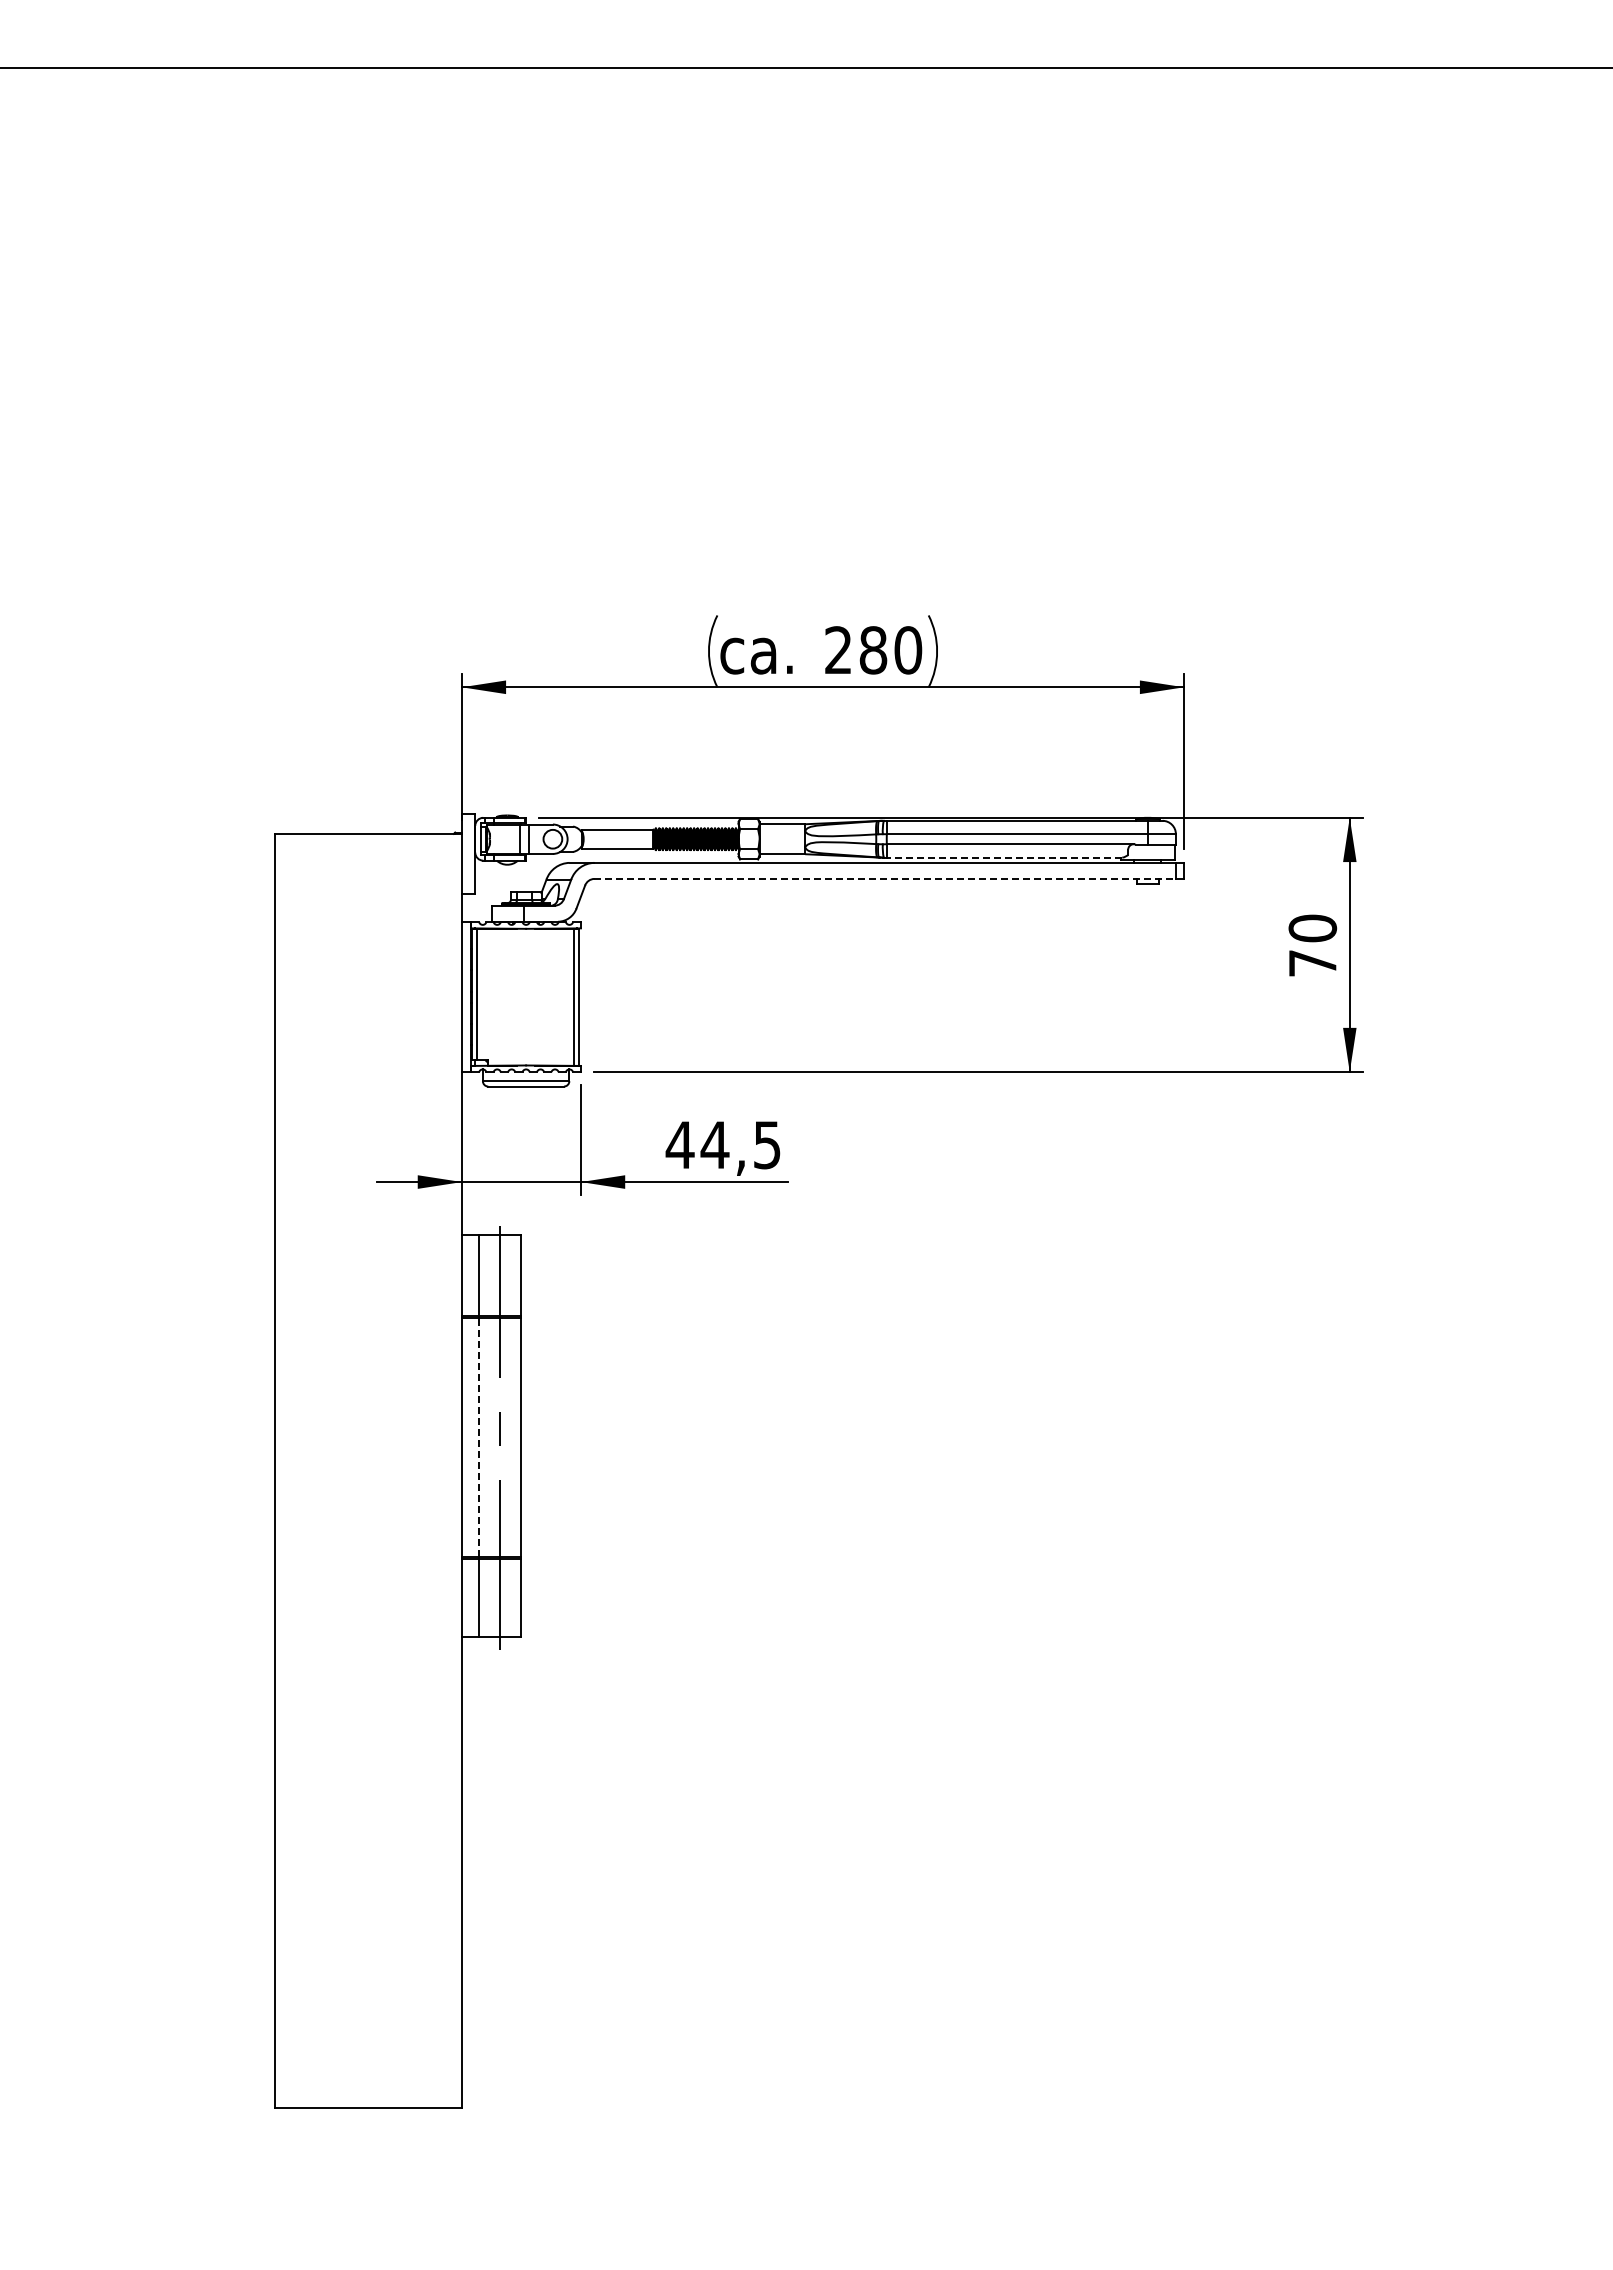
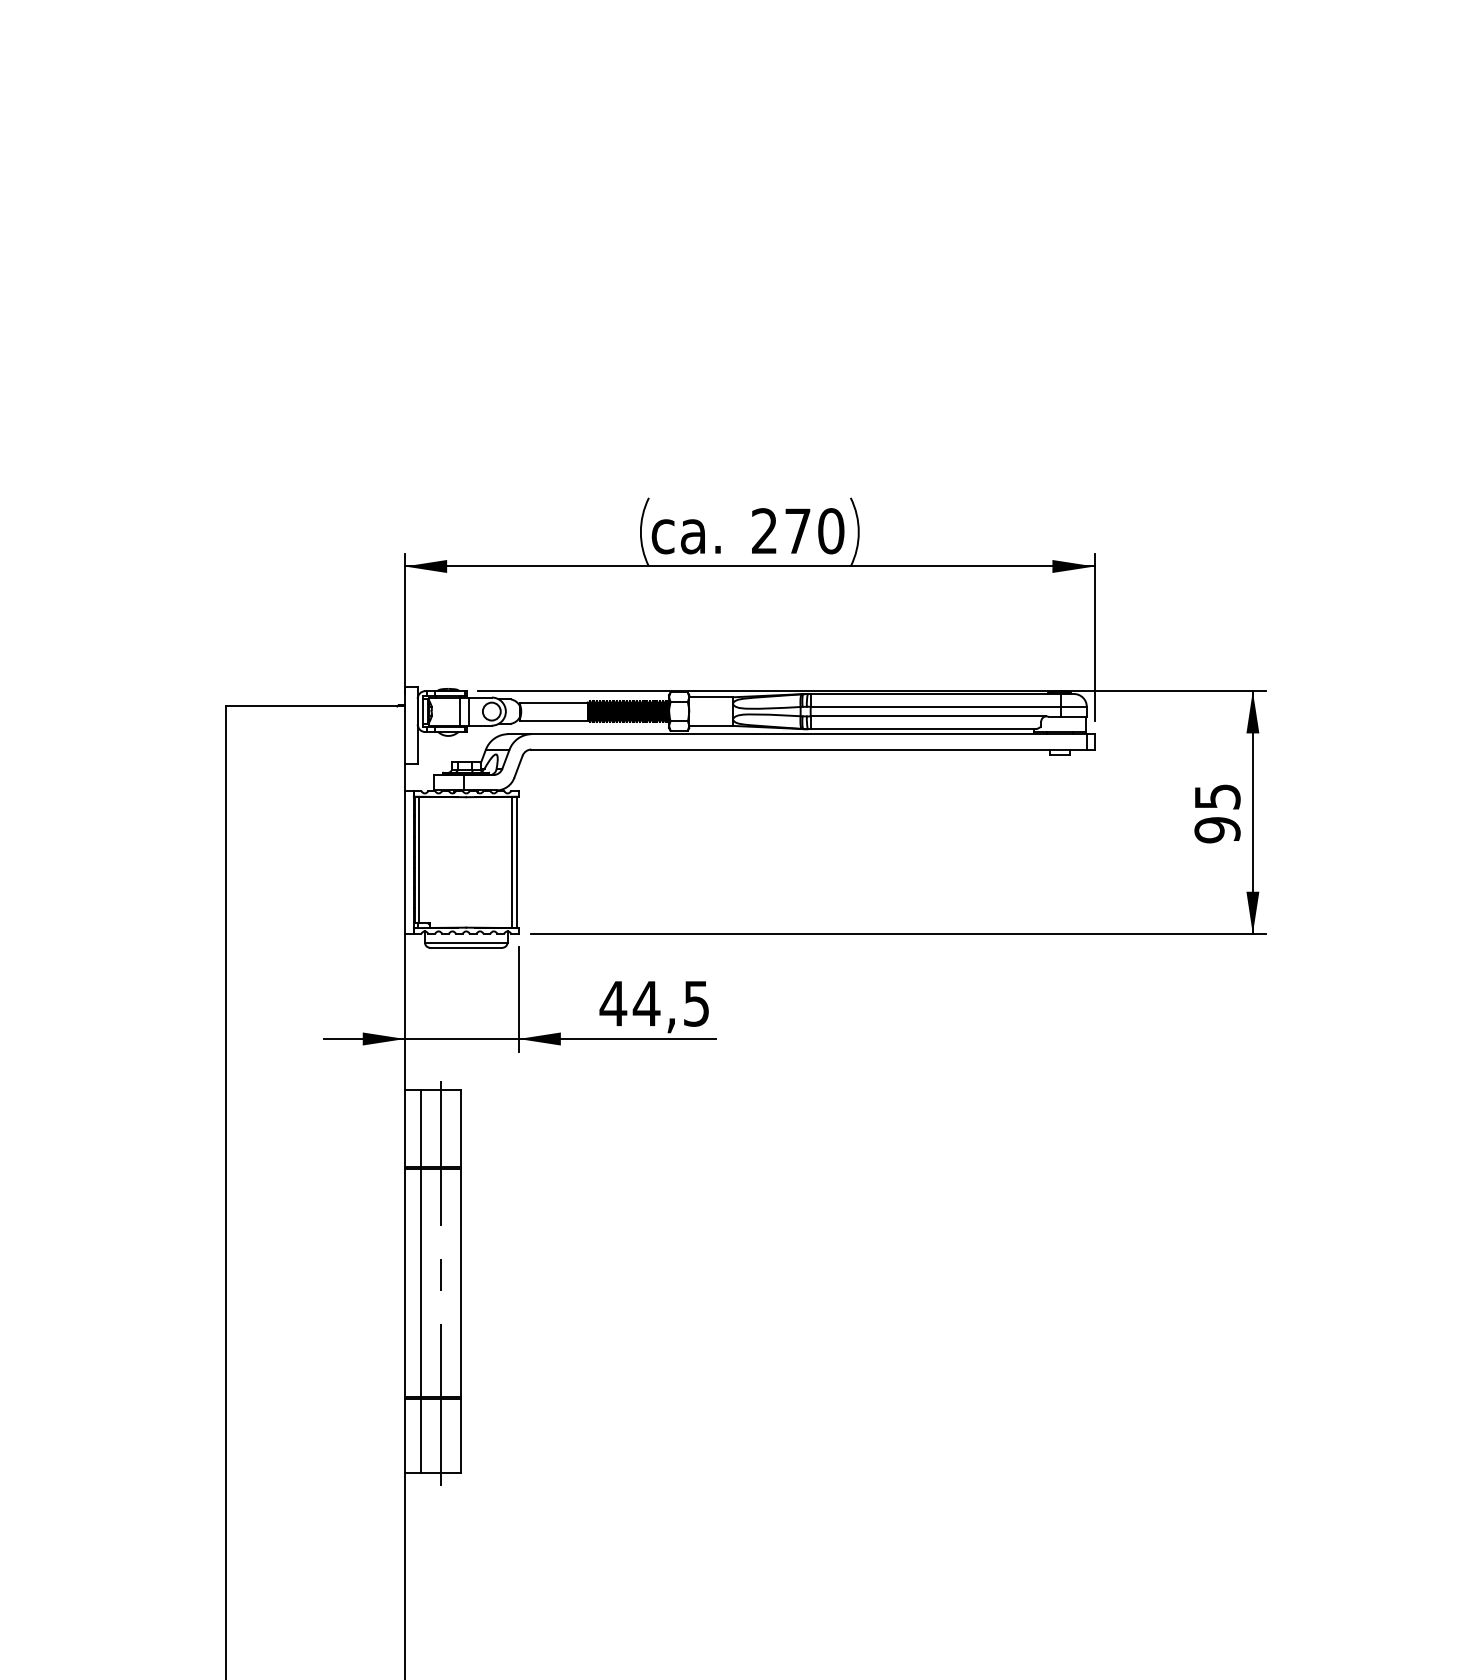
text: (873, 650) -> (798, 531), 280 -> 270
line: (1004, 857) -> (923, 729), dashed -> solid
line: (885, 878) -> (809, 749), dashed -> solid
text: (1312, 945) -> (1217, 813), 70 -> 95
line: (479, 1436) -> (421, 1281), dashed -> solid

